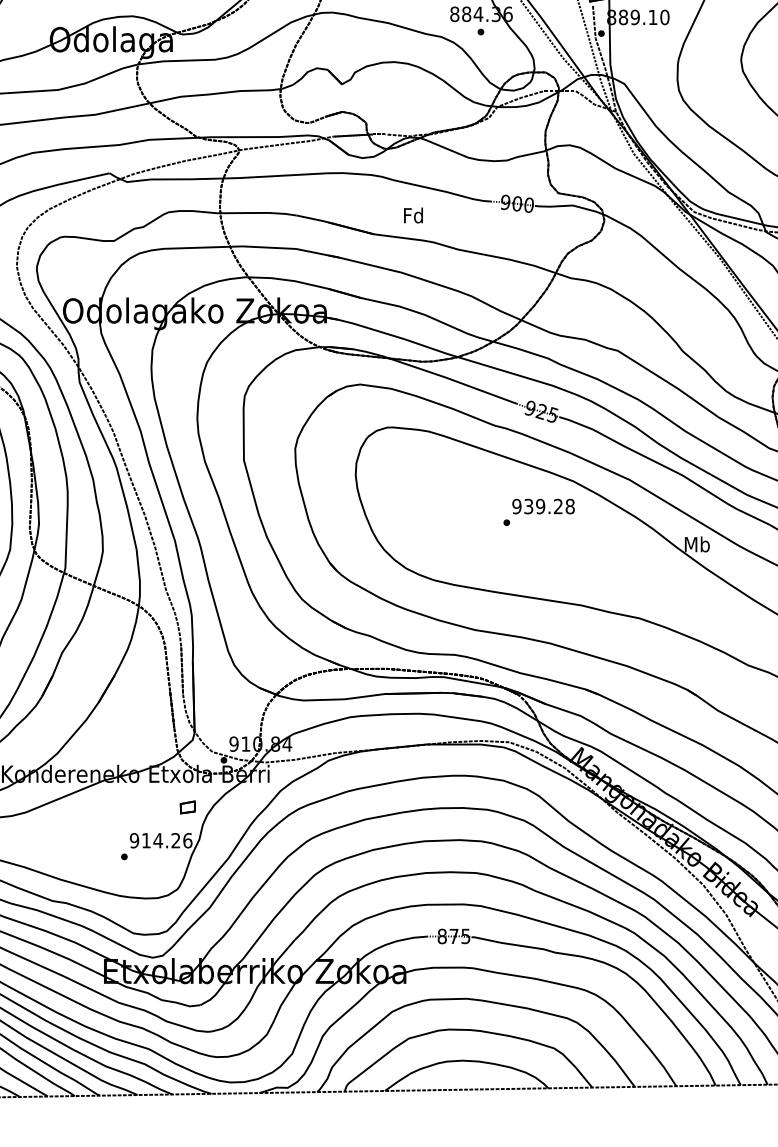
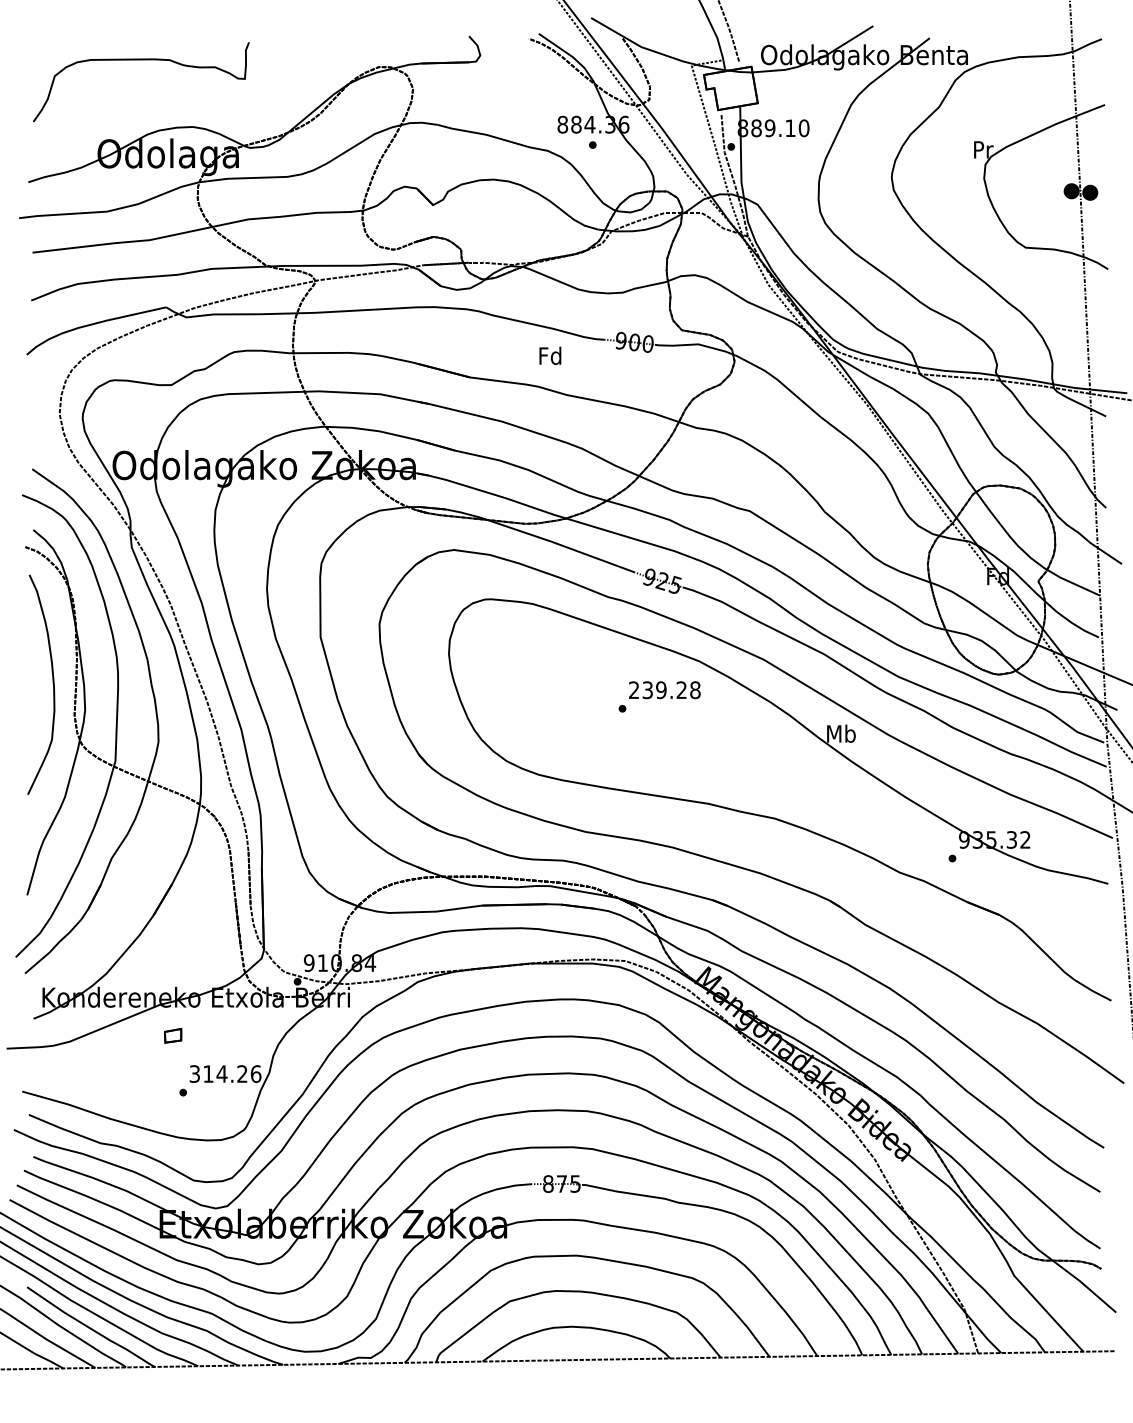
text: (413, 215) -> (550, 355), moved
text: (516, 506) -> (633, 690), 939.28 -> 239.28
part: (188, 807) -> (173, 1035), moved
text: (134, 840) -> (194, 1073), 914.26 -> 314.26

